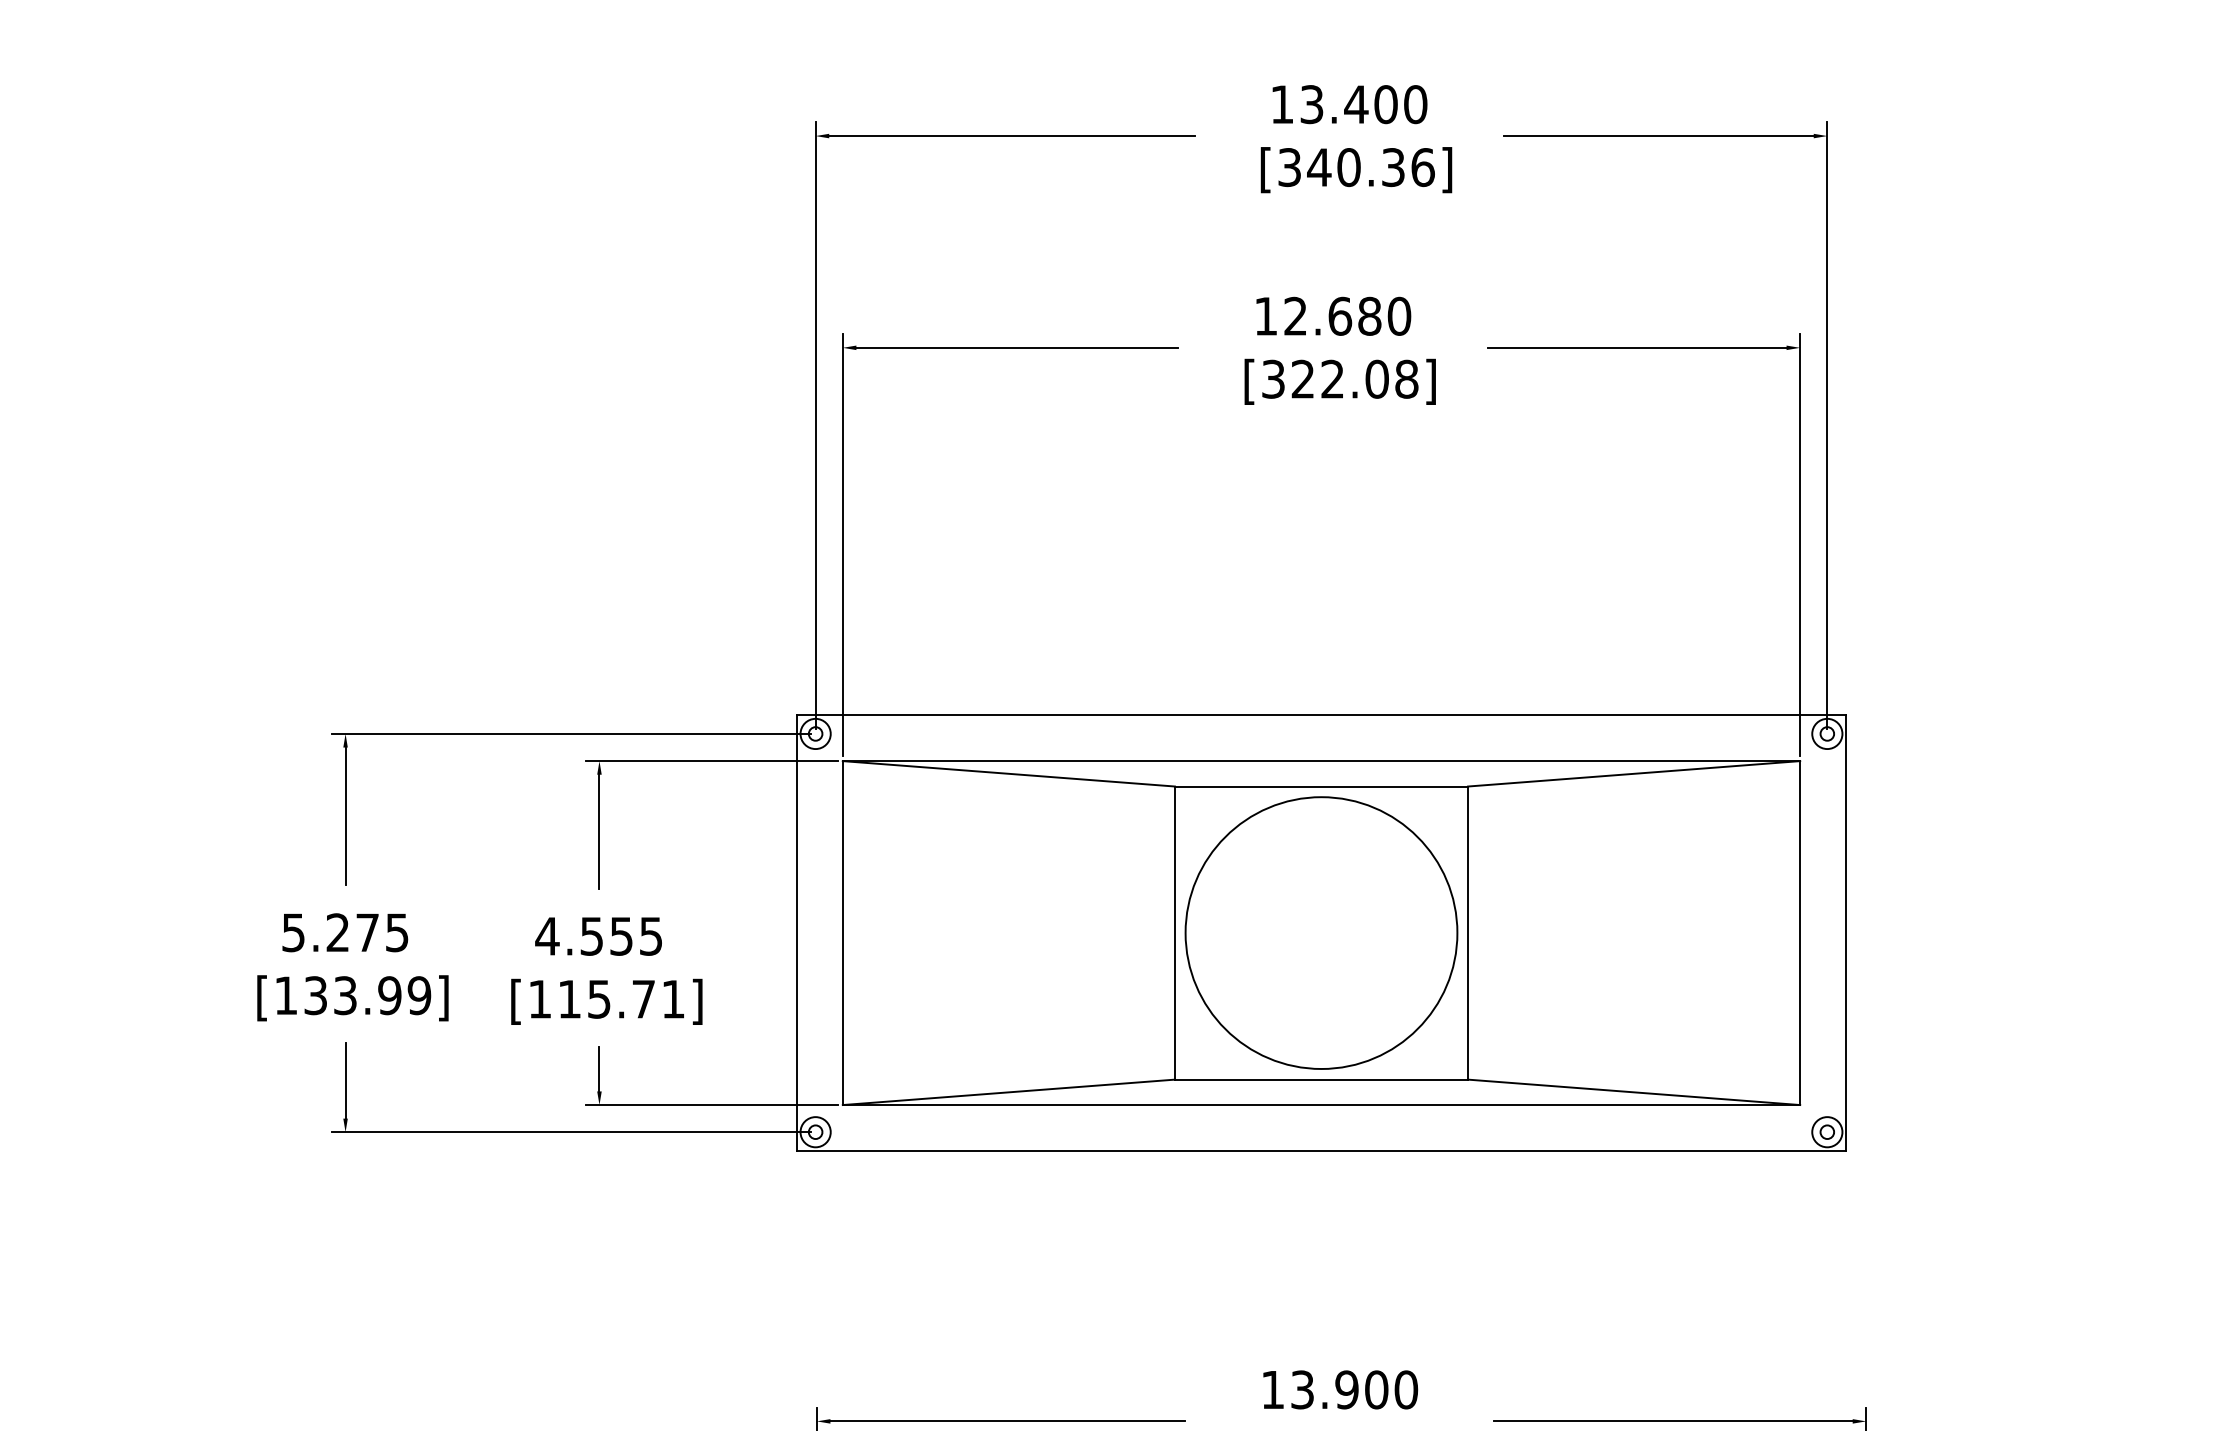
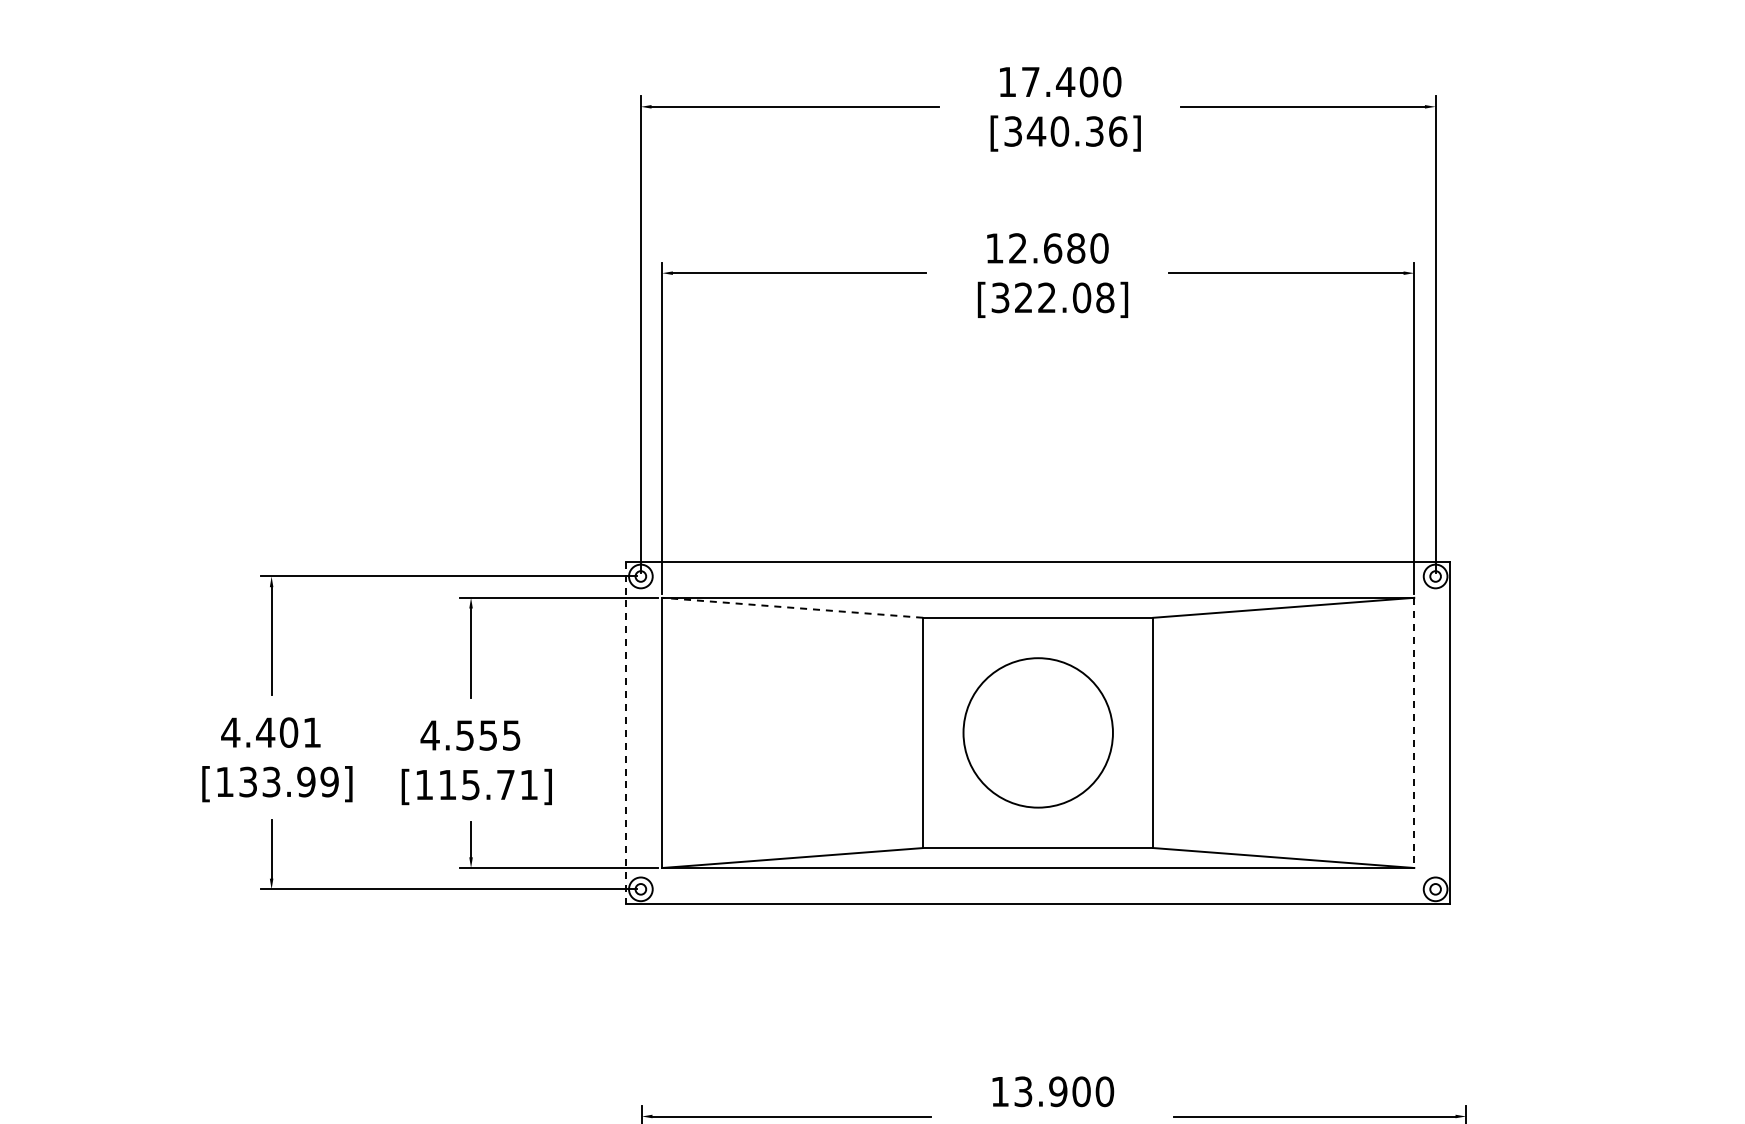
text: (1311, 103) -> (1030, 81), 13.400 -> 17.400
line: (1008, 773) -> (792, 607), solid -> dashed
text: (344, 932) -> (270, 732), 5.275 -> 4.401
circle: (1321, 932) -> (1038, 732), size x0.7
line: (797, 933) -> (626, 733), solid -> dashed
line: (1800, 933) -> (1414, 733), solid -> dashed

